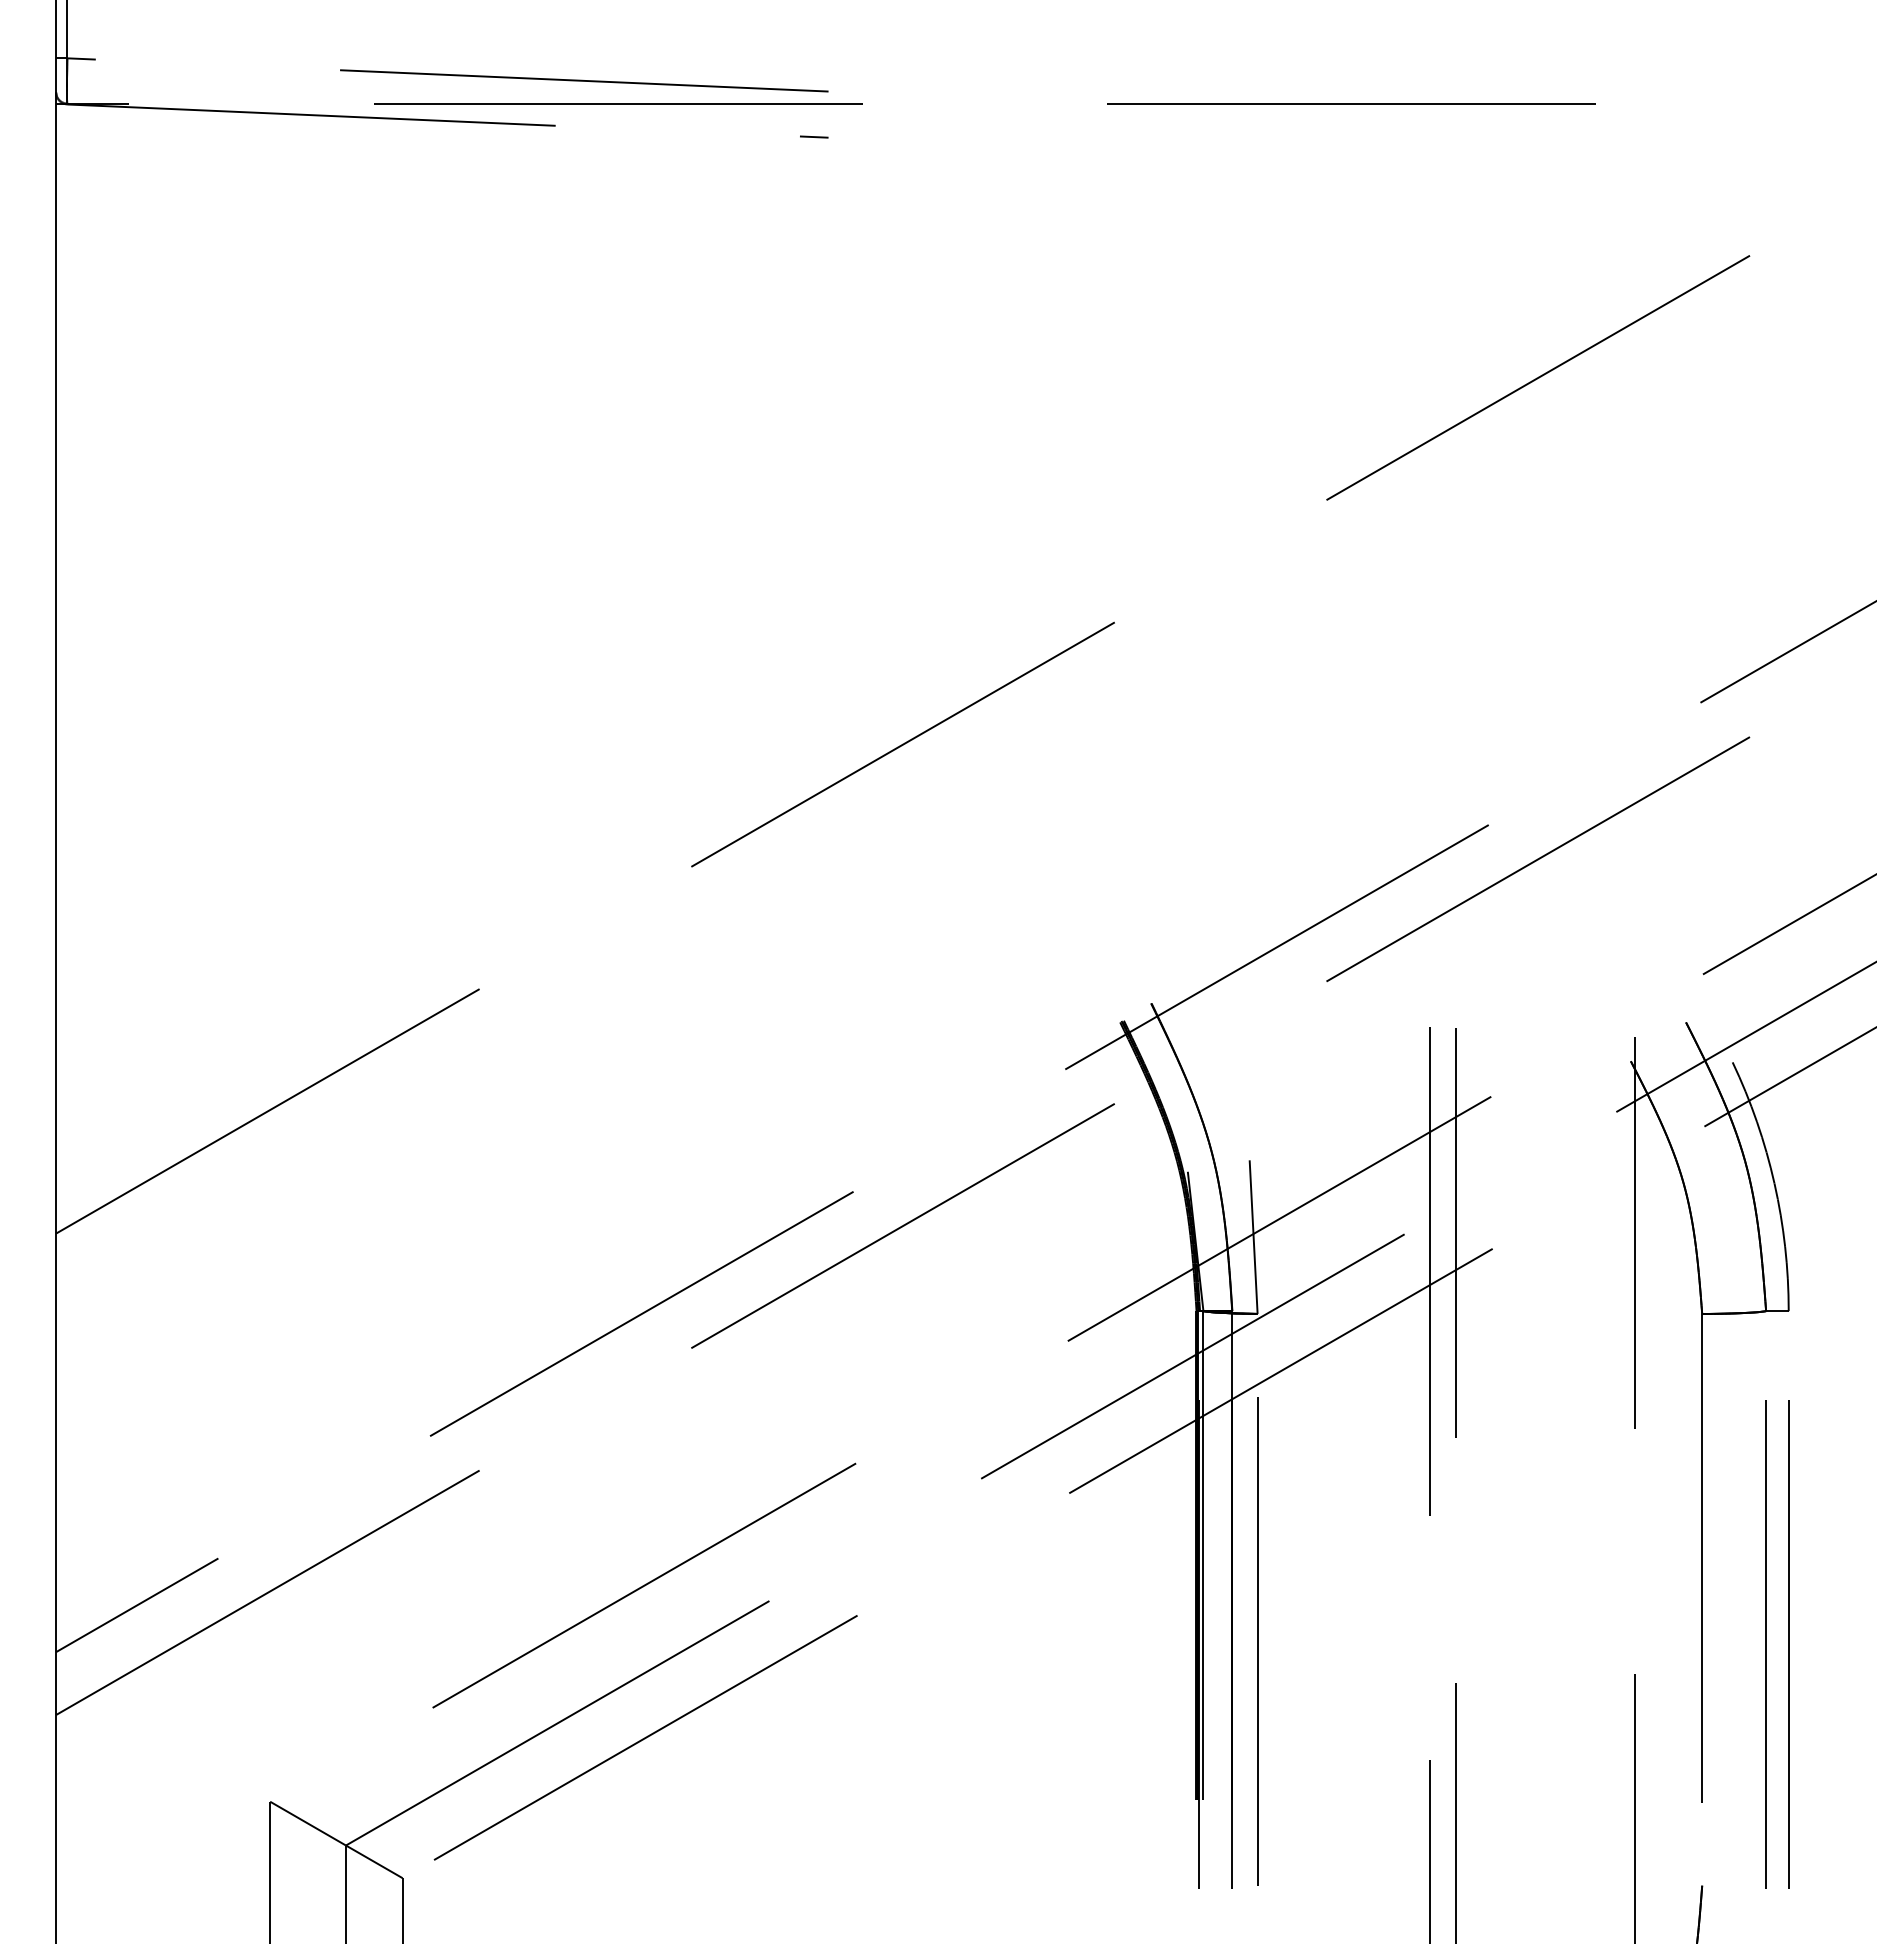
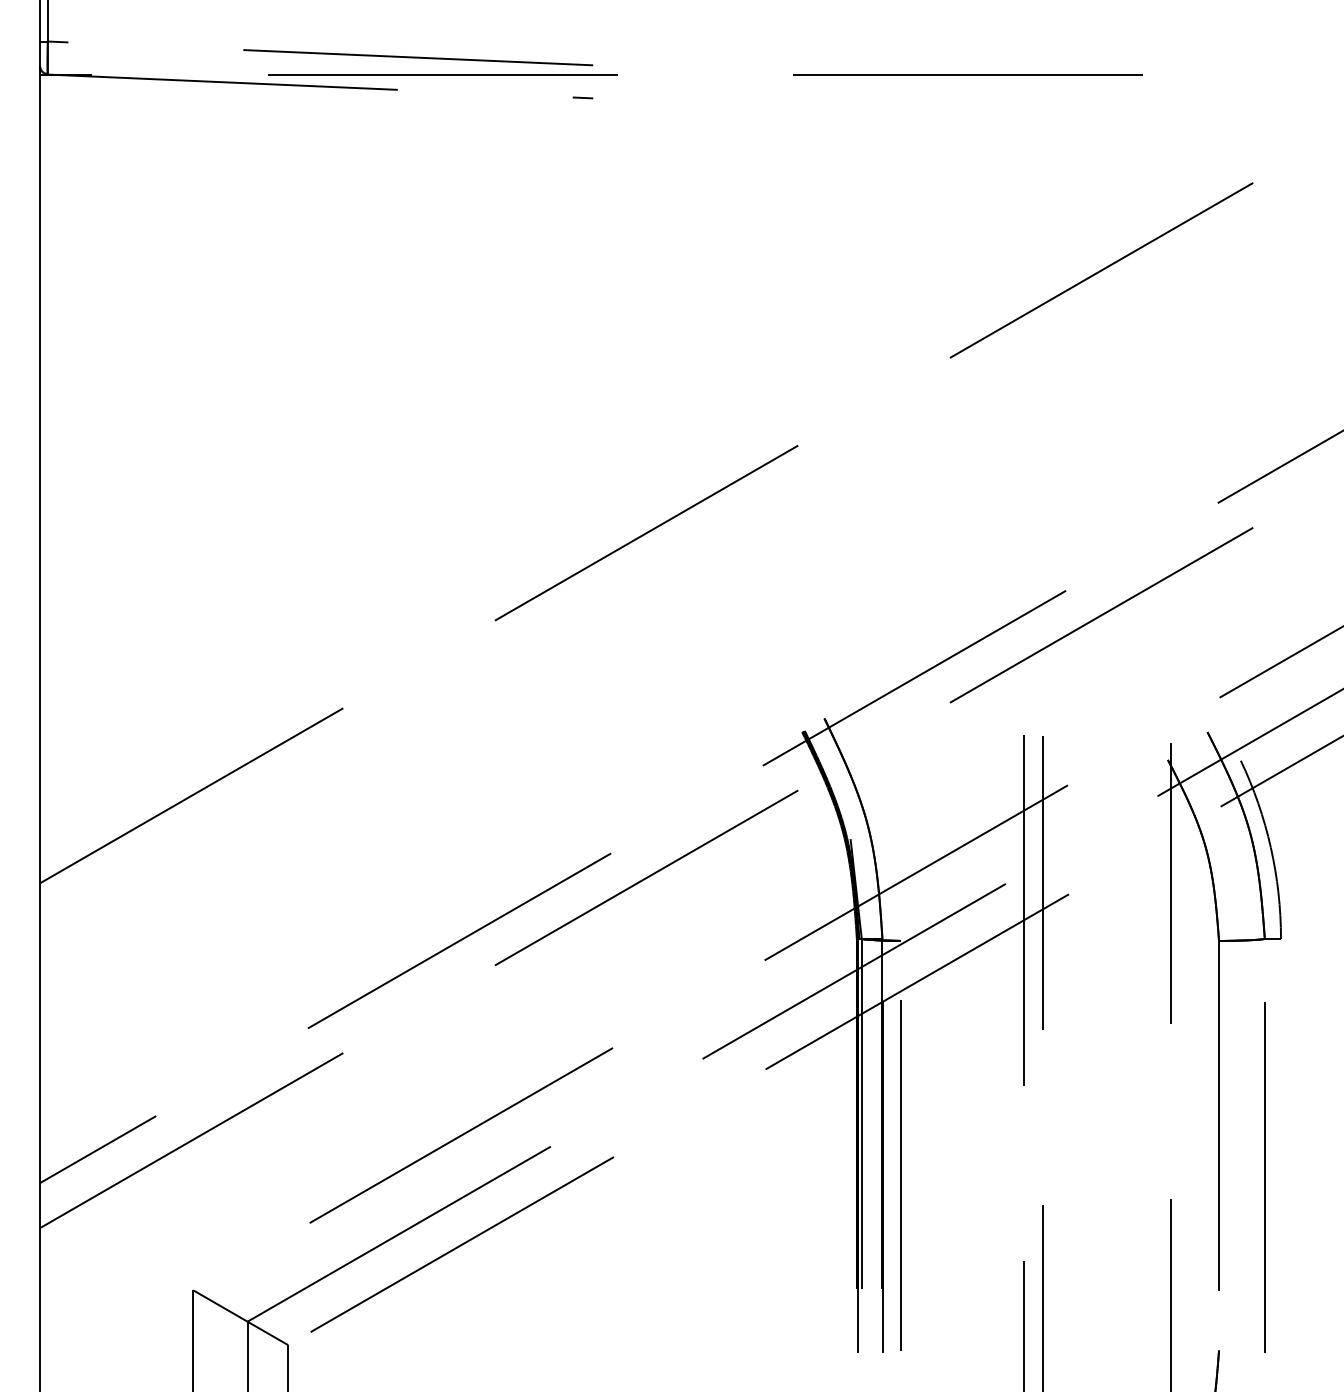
line: (1253, 1236) -> (897, 885), removed
line: (1788, 1644) -> (1280, 1177), removed

